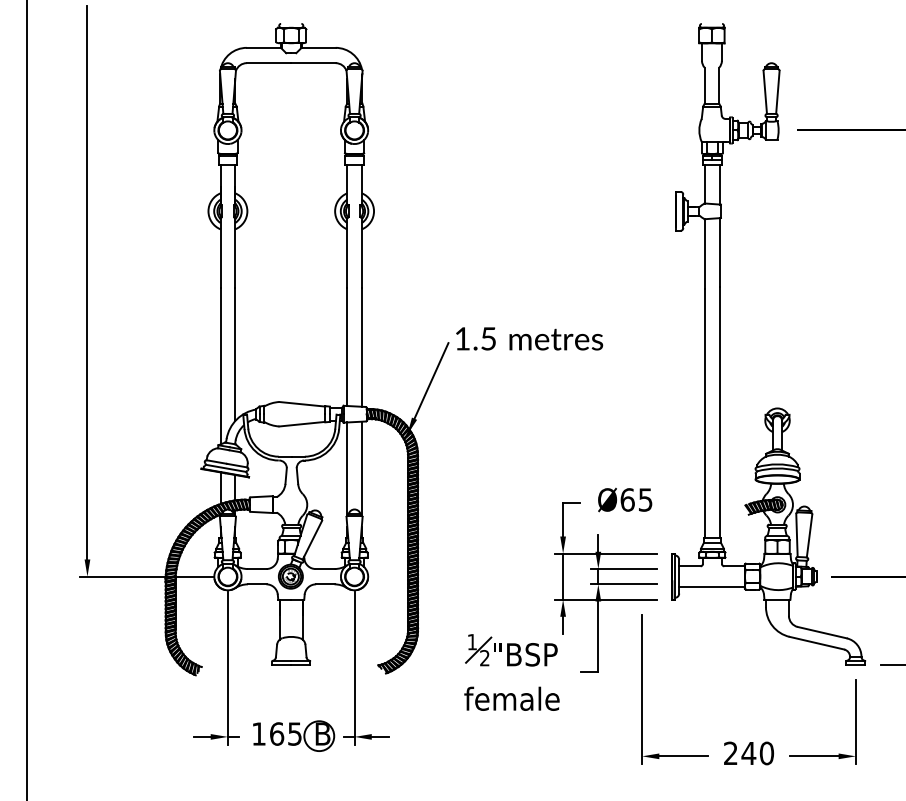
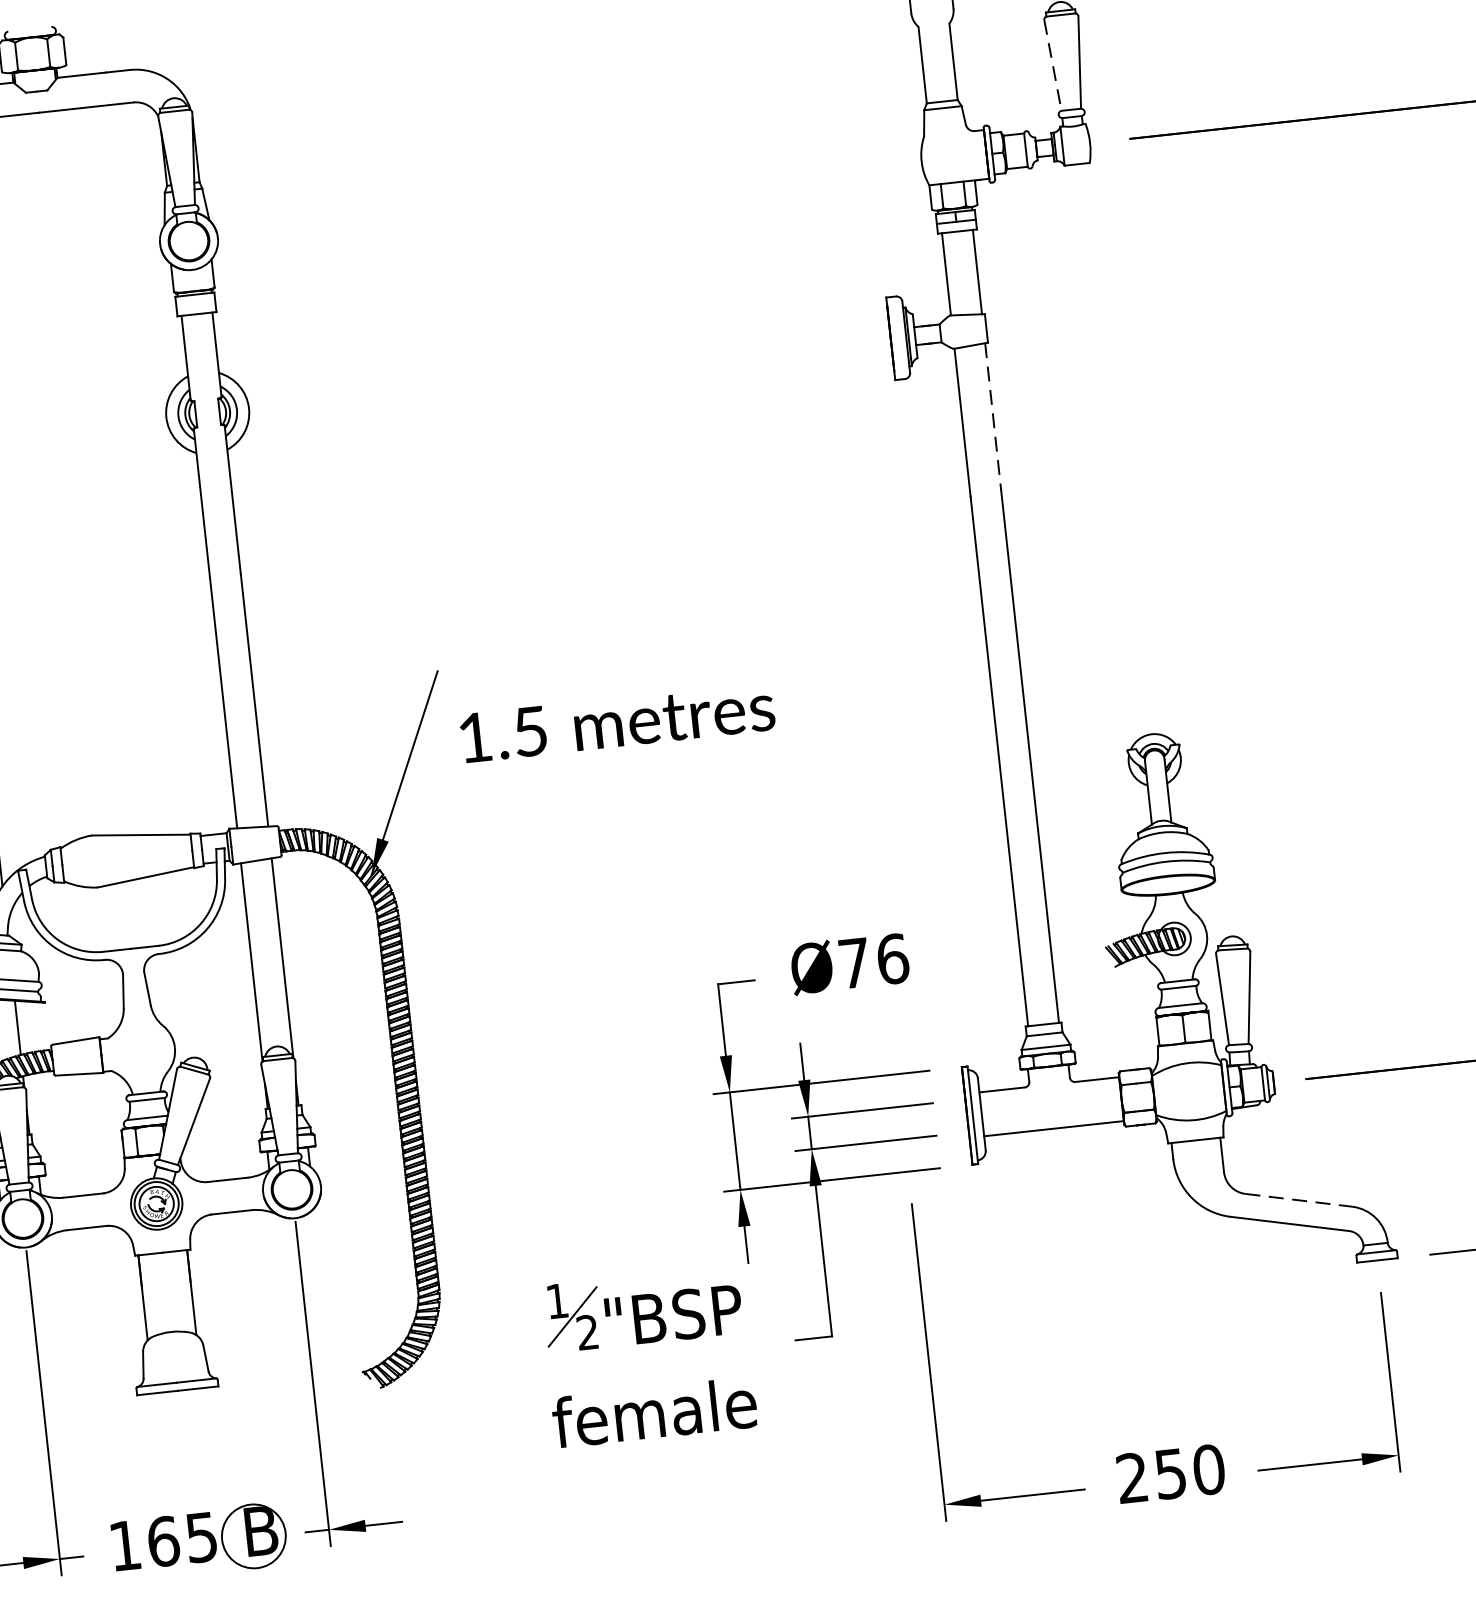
line: (765, 92) -> (1053, 65), solid -> dashed
line: (719, 252) -> (992, 416), solid -> dashed
text: (529, 338) -> (617, 721), moved
text: (636, 499) -> (873, 960), Ø65 -> Ø76
line: (822, 632) -> (1299, 1199), solid -> dashed
text: (748, 753) -> (1169, 1474), 240 -> 250

